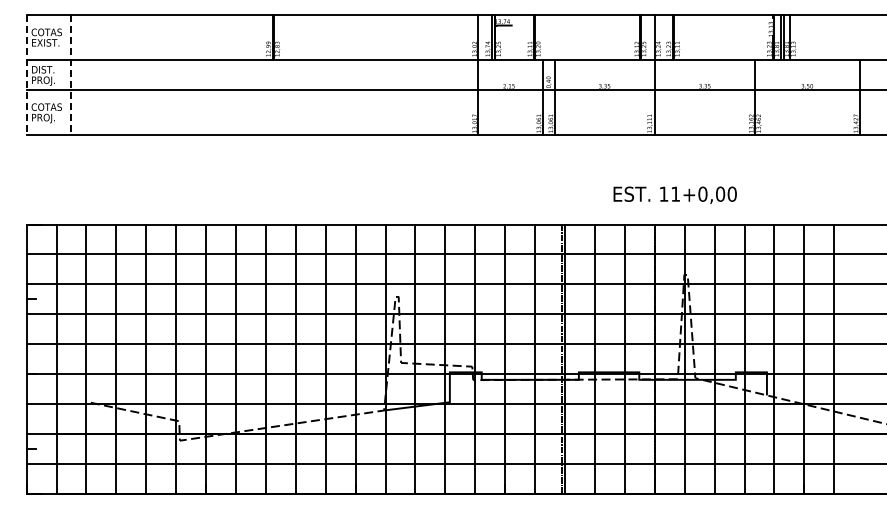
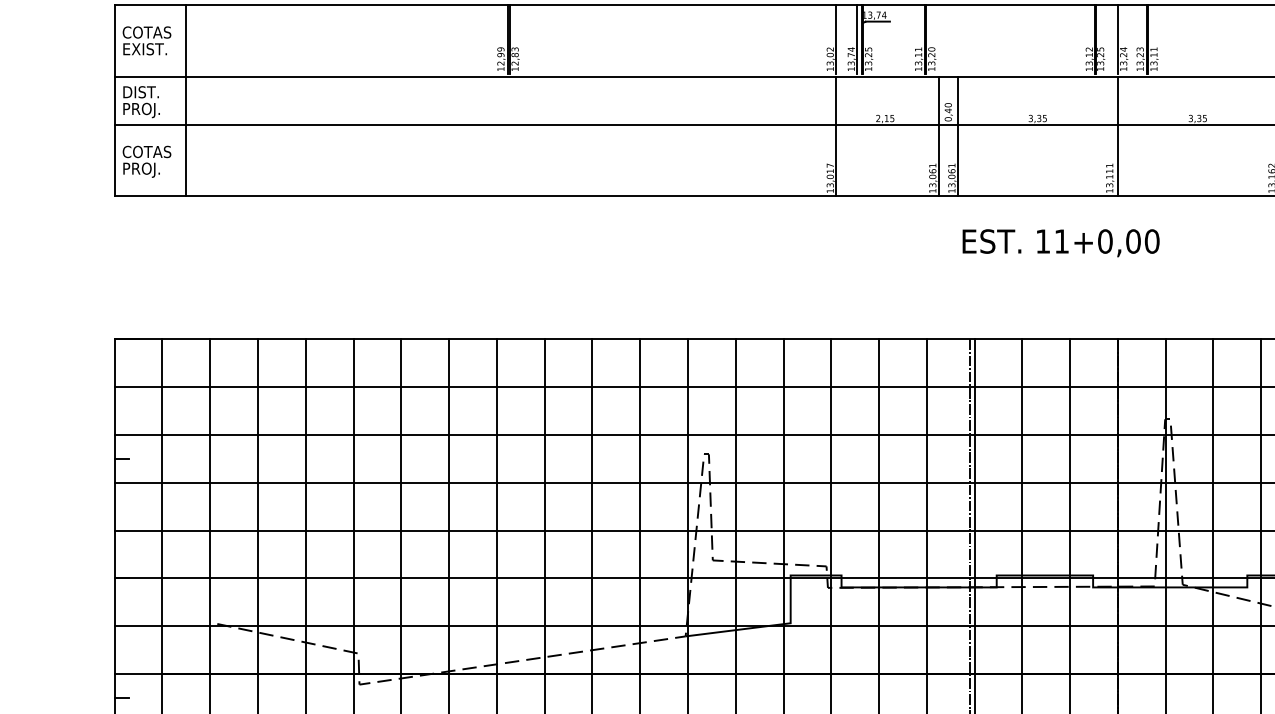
line: (26, 75) -> (114, 101), dashed -> solid
line: (71, 75) -> (186, 101), dashed -> solid
text: (674, 194) -> (1059, 241), moved

